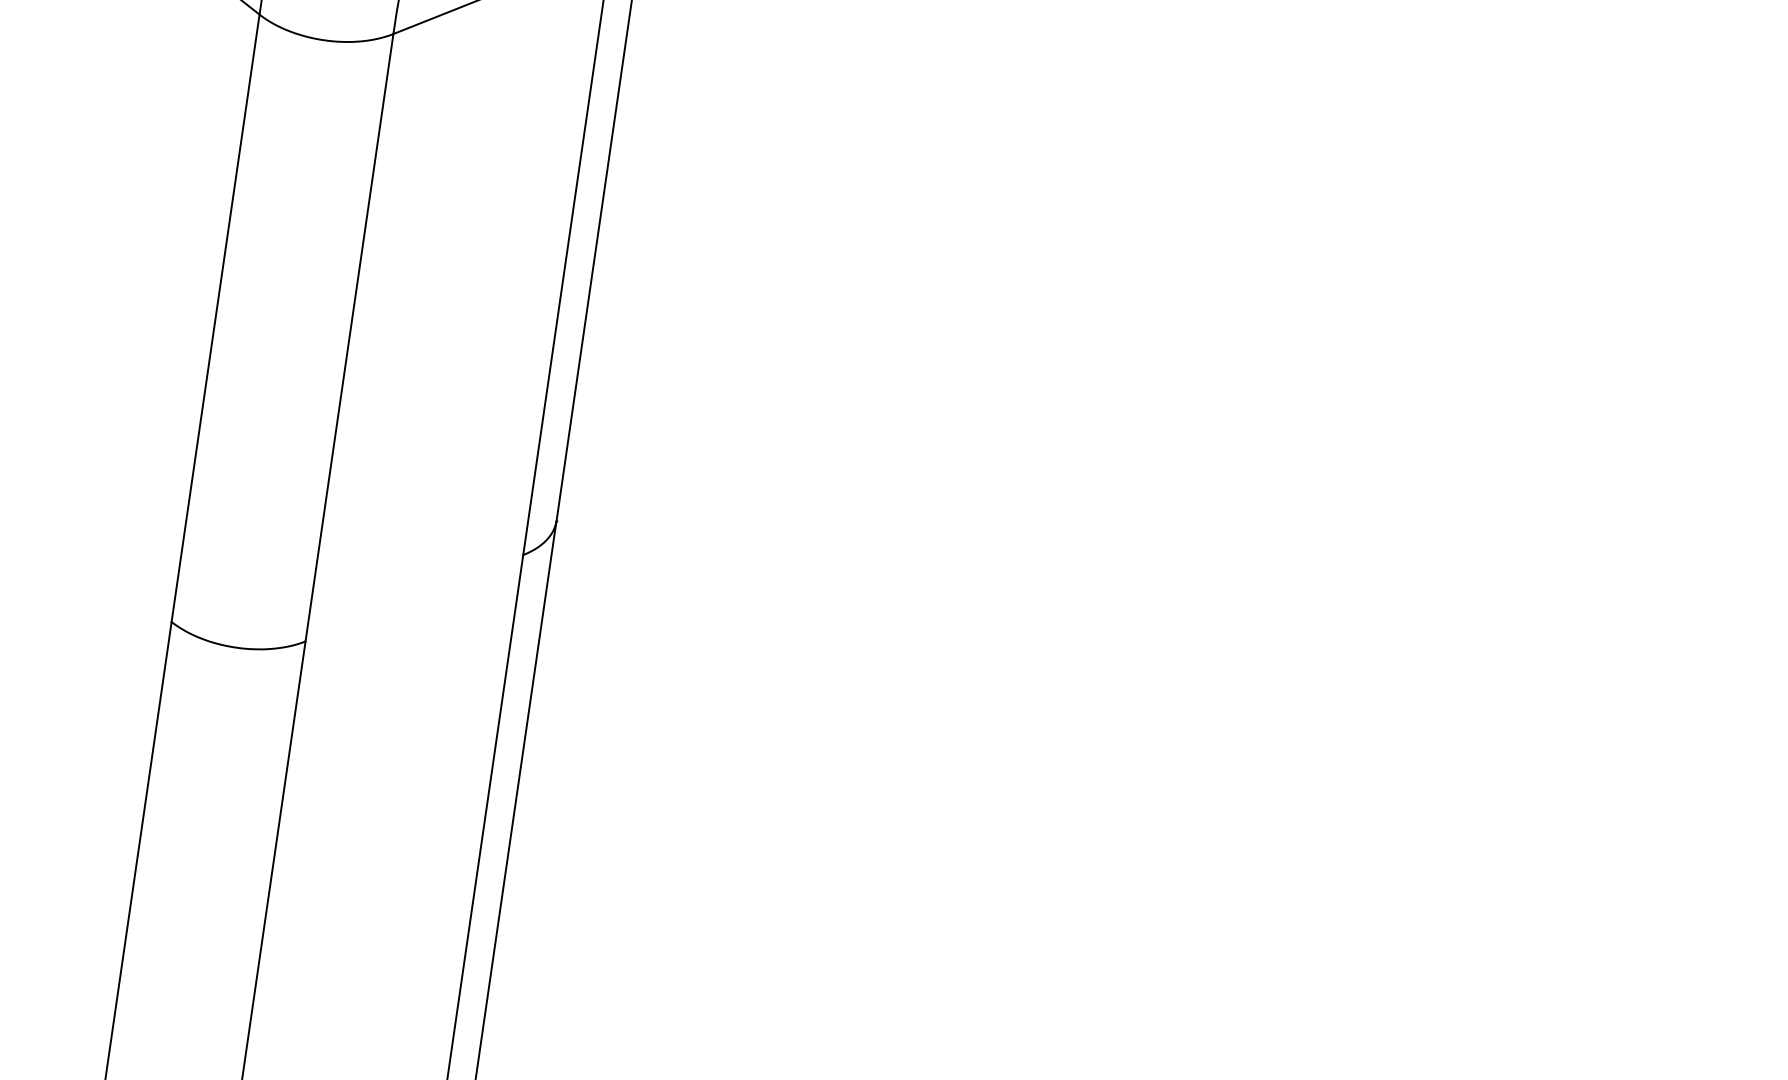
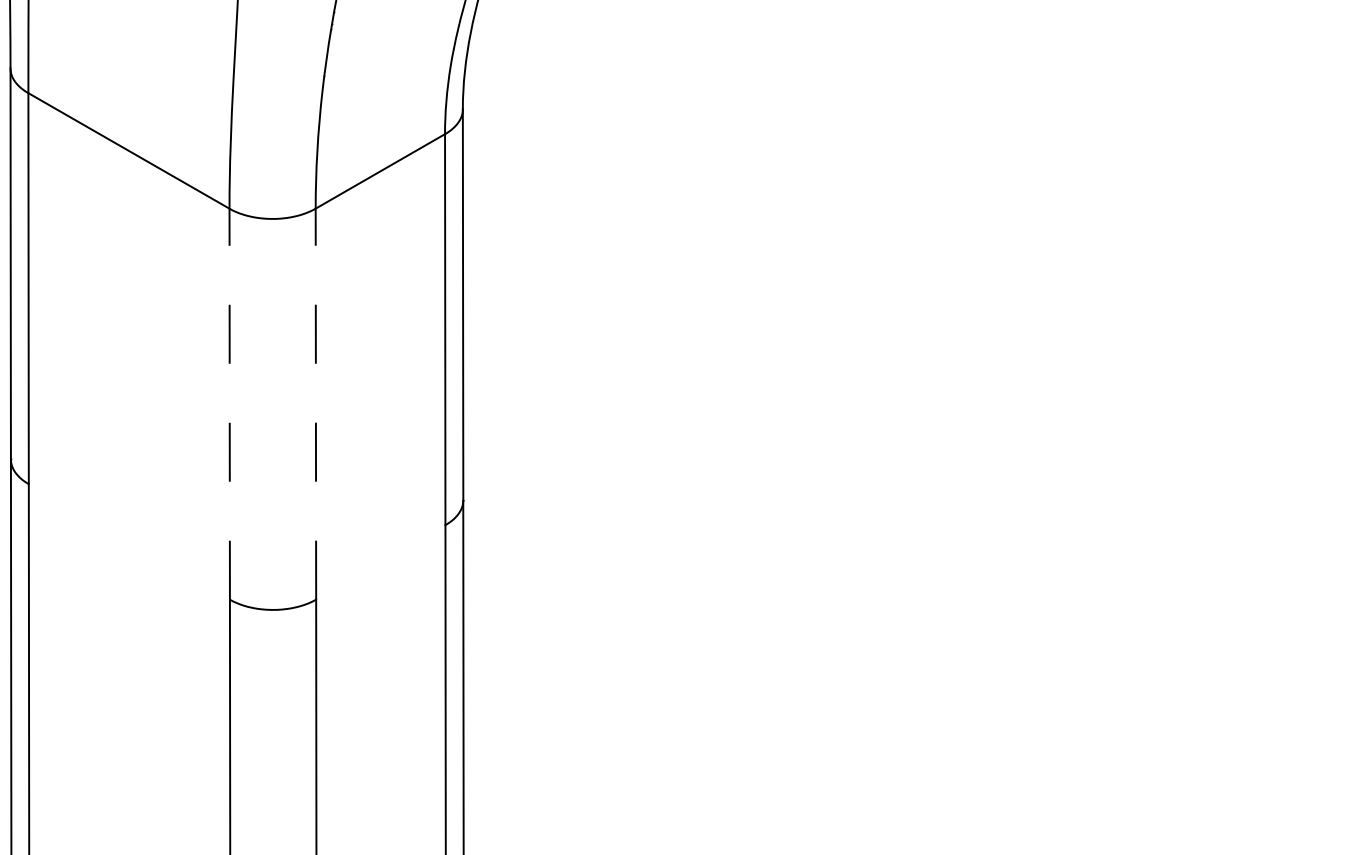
line: (215, 317) -> (229, 403), solid -> dashed
line: (348, 336) -> (315, 403), solid -> dashed

